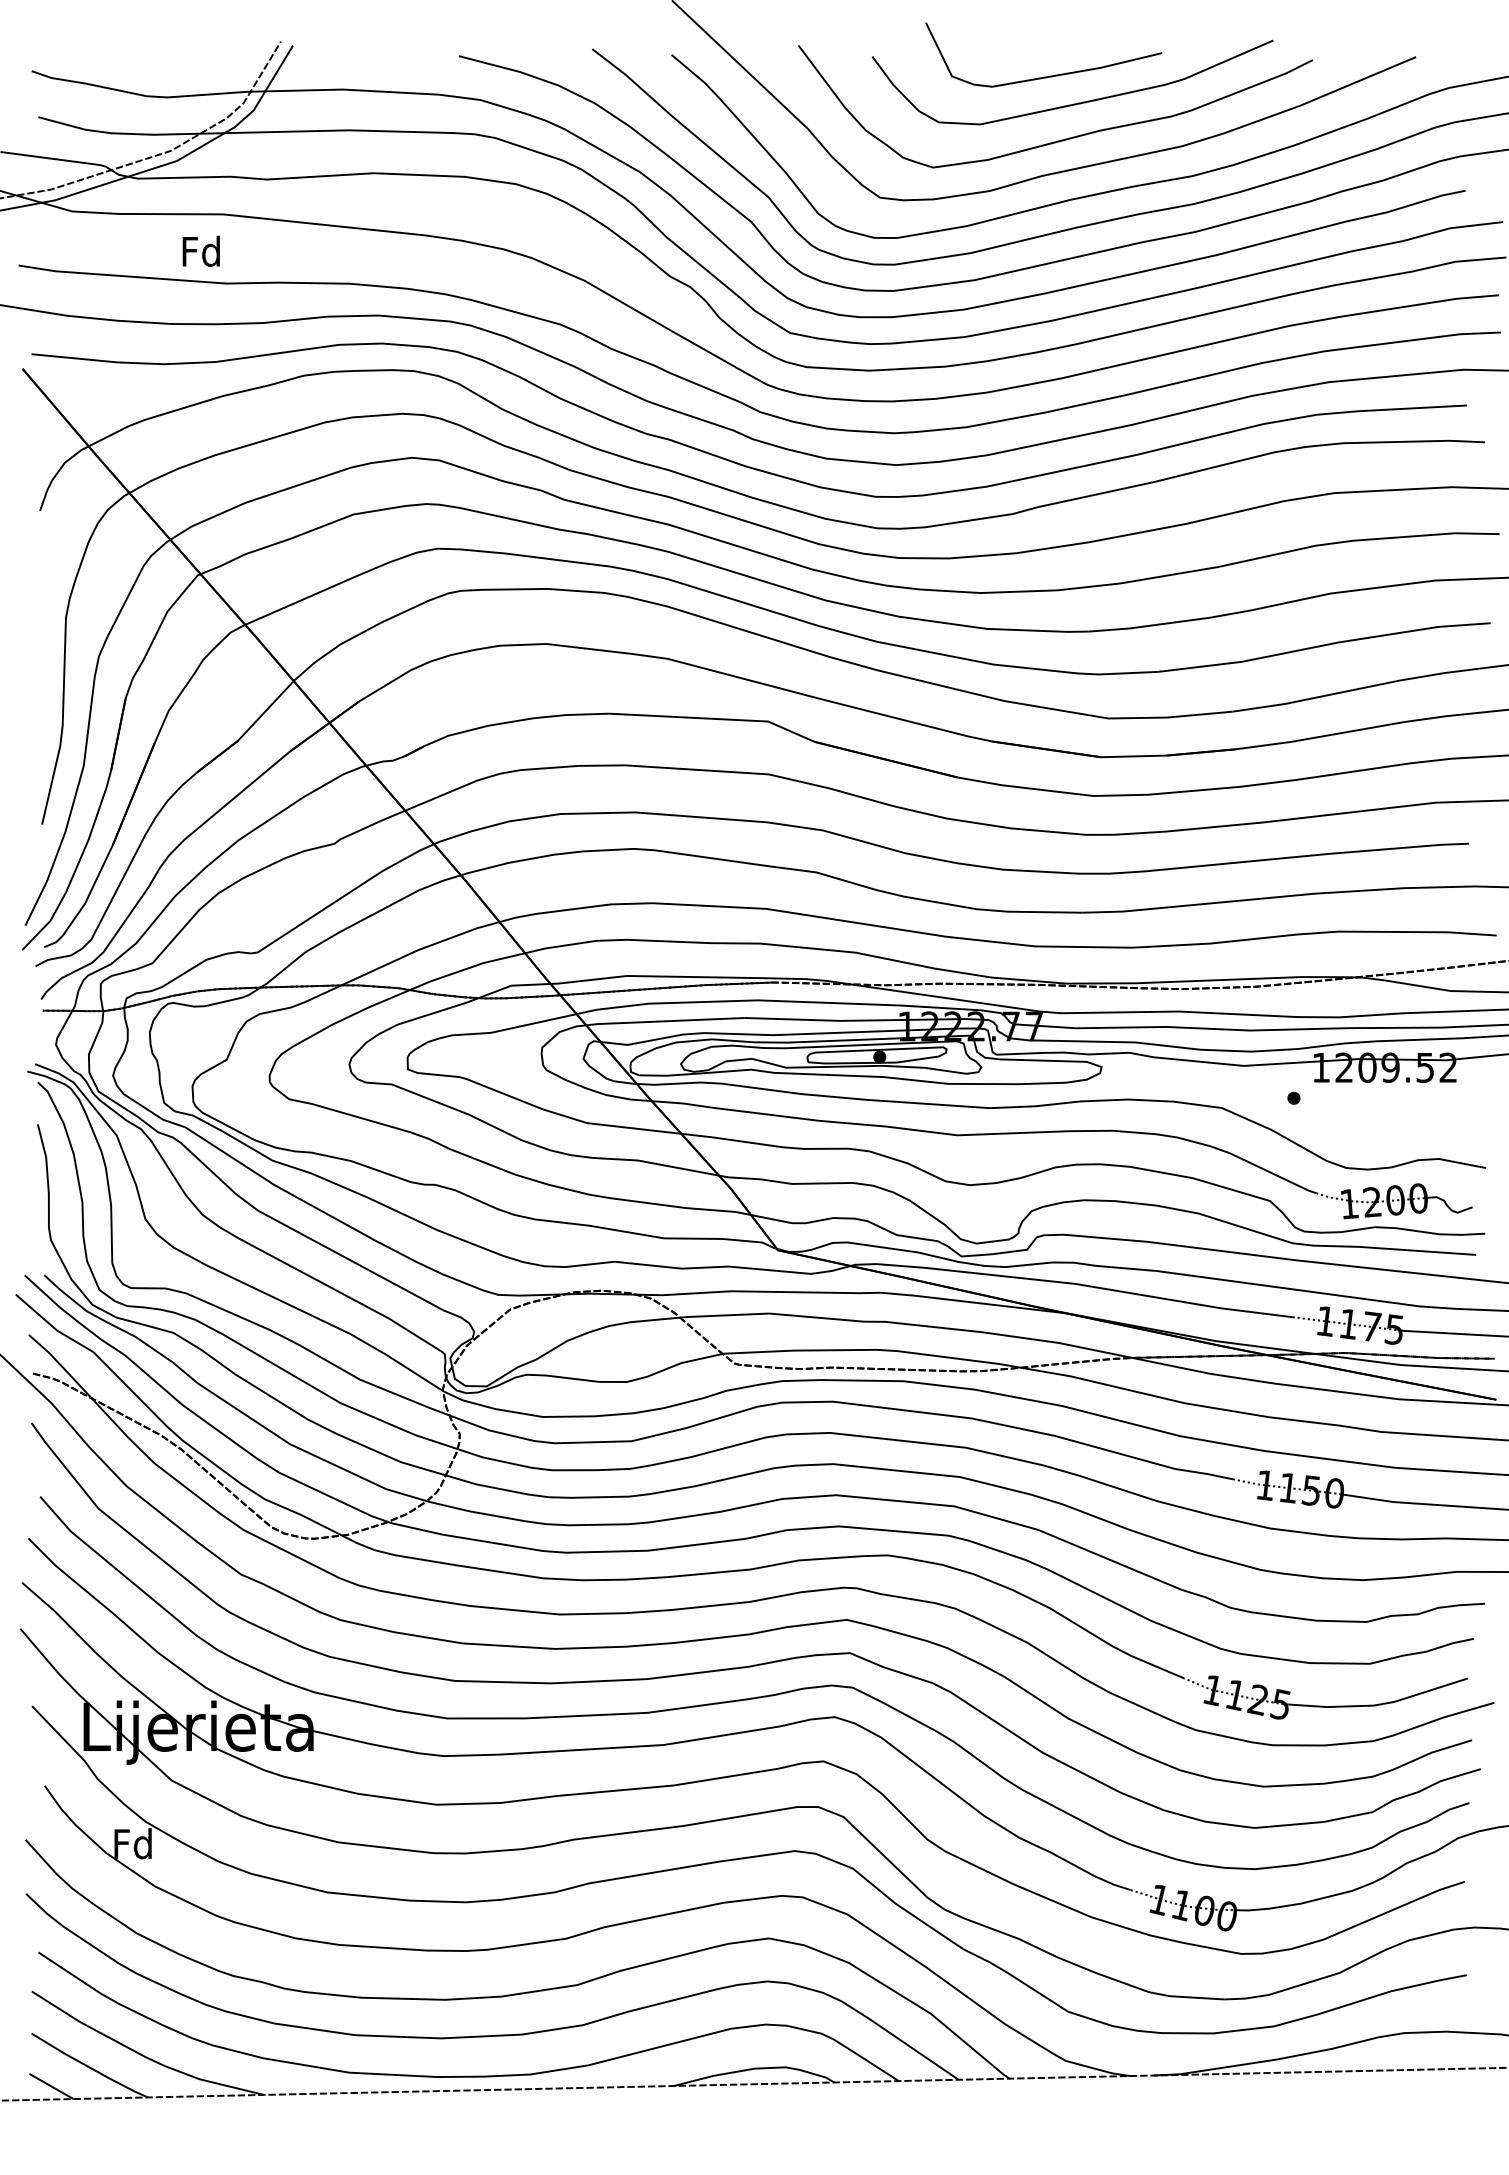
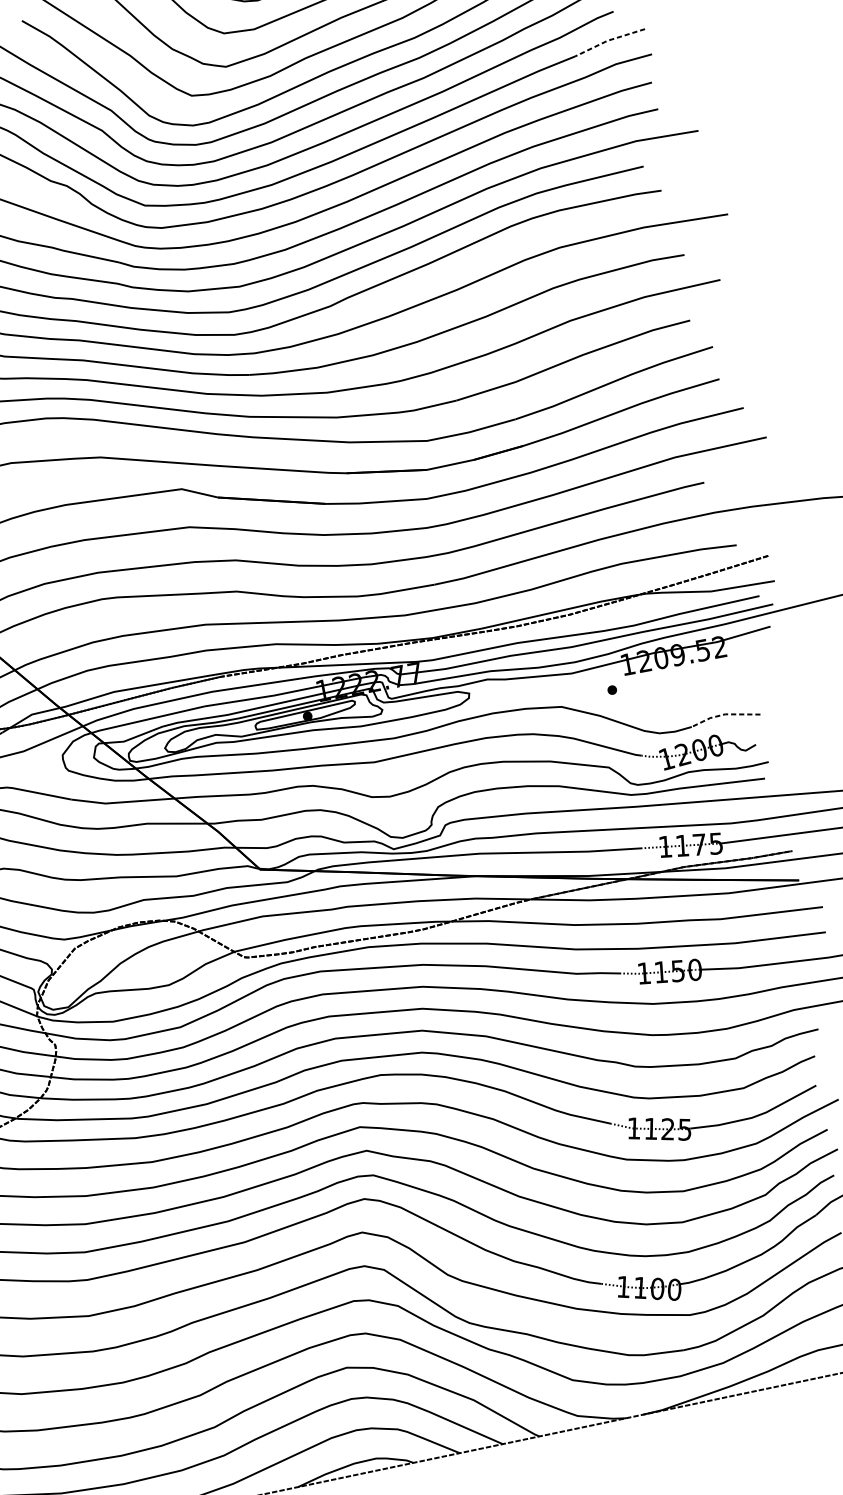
line: (1451, 228) -> (608, 40), solid -> dashed
line: (1437, 1159) -> (724, 714), solid -> dashed

